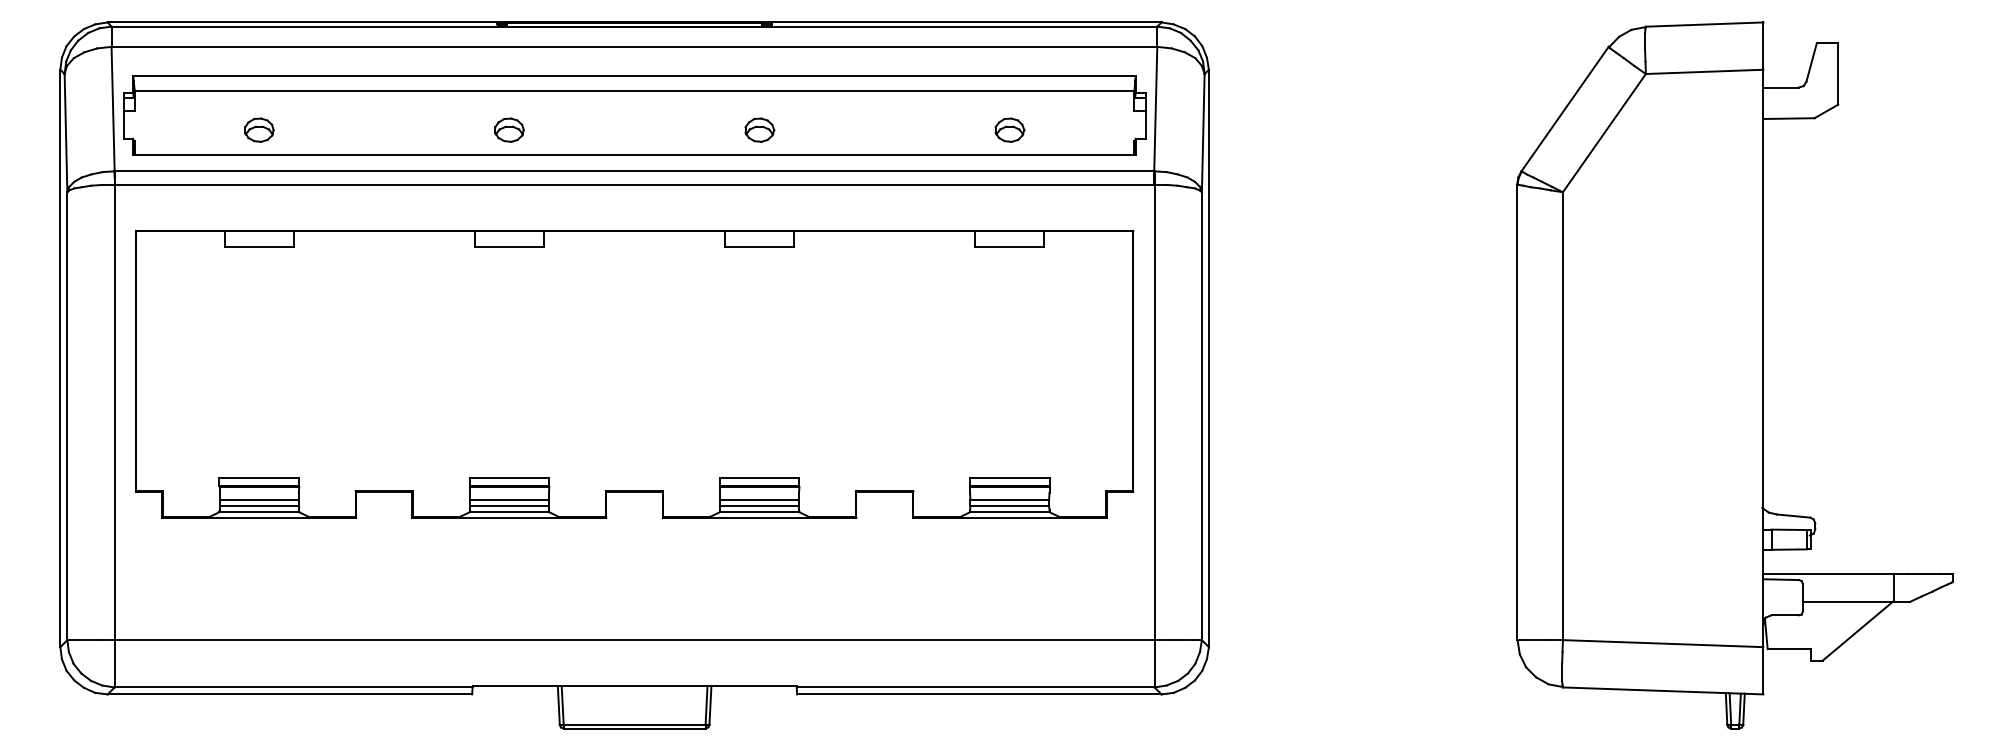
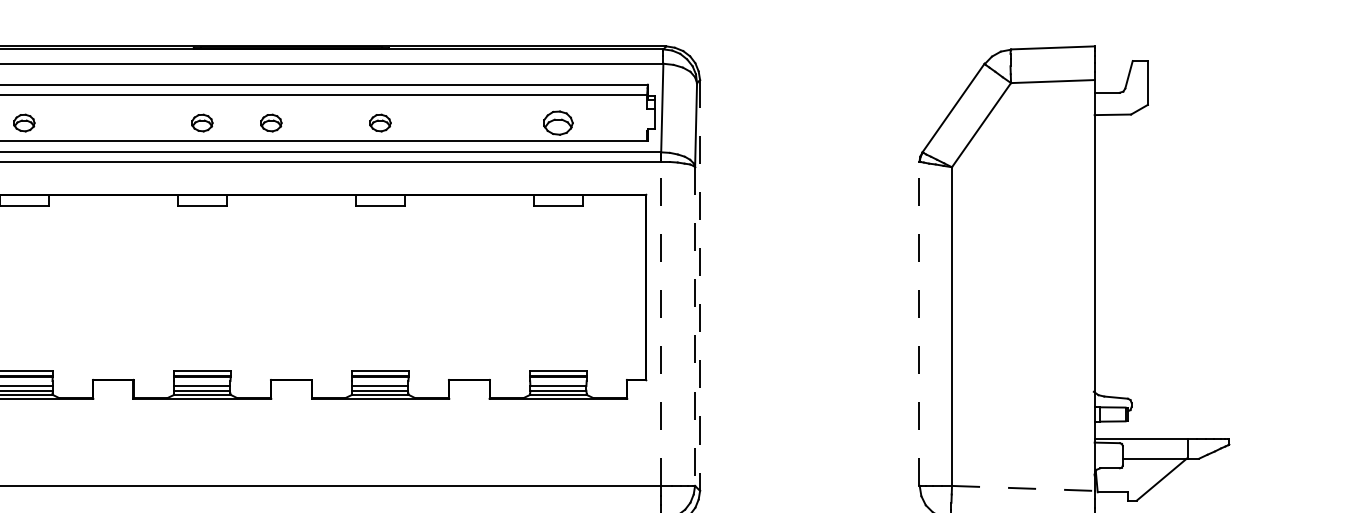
part: (606, 129) -> (271, 122), added
part: (1009, 129) -> (558, 122), size x1.4
line: (1208, 358) -> (699, 285), solid -> dashed
line: (1154, 412) -> (661, 323), solid -> dashed
line: (1517, 412) -> (919, 323), solid -> dashed
line: (1201, 416) -> (694, 326), solid -> dashed
line: (1663, 643) -> (1023, 488), solid -> dashed

